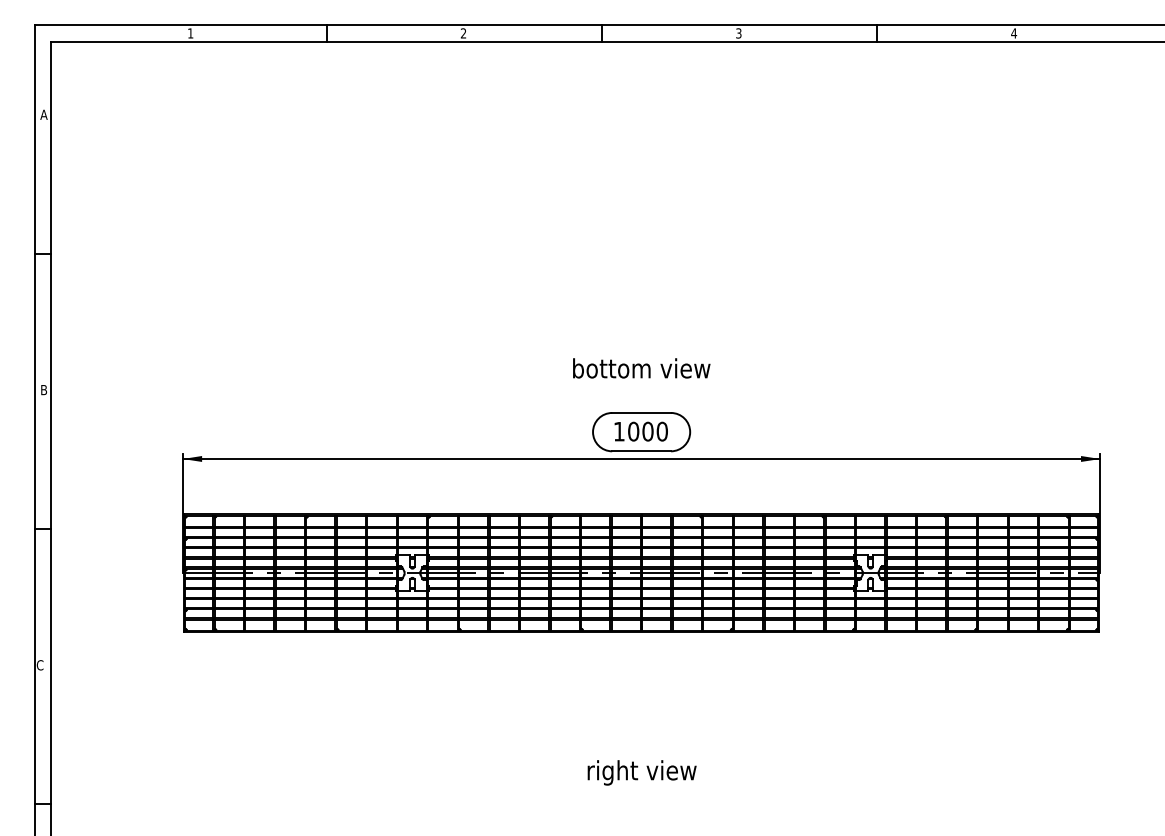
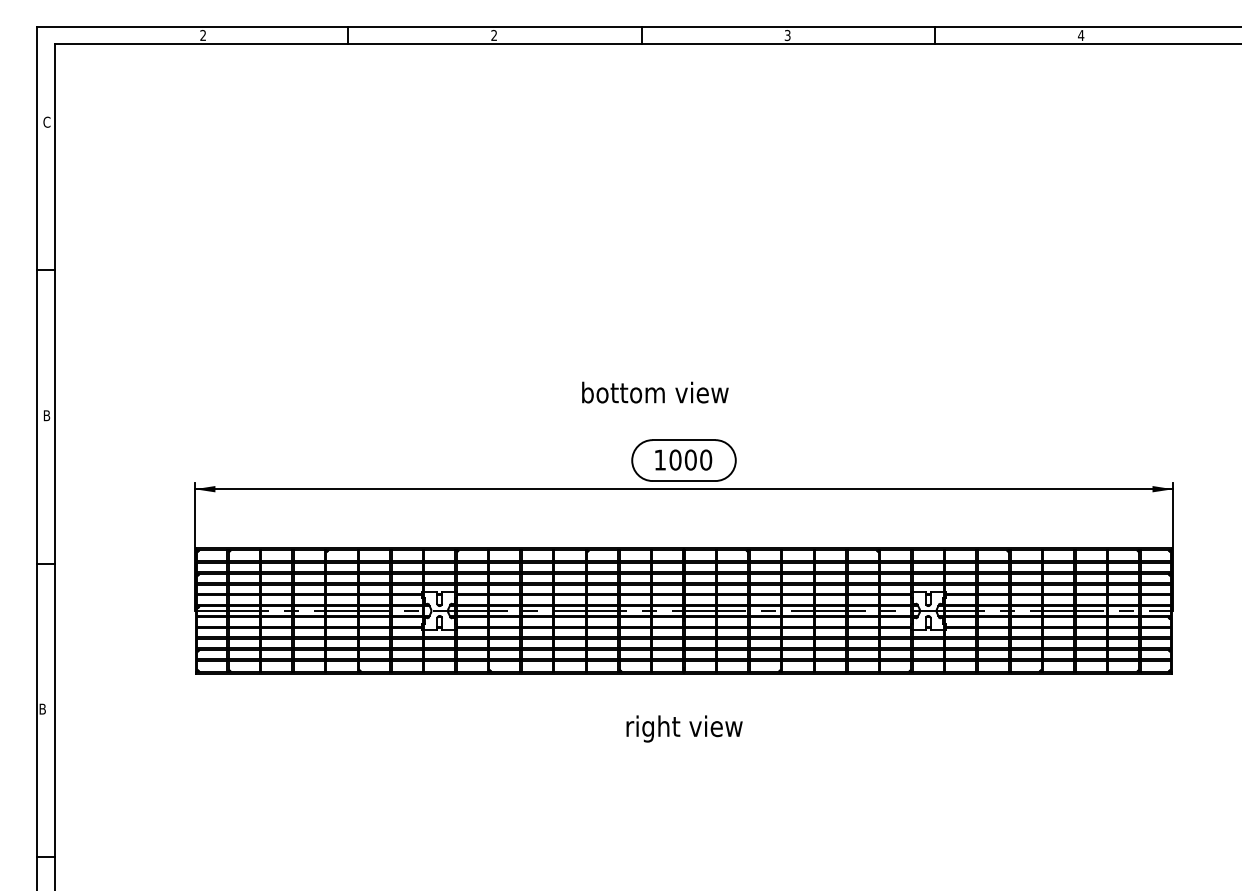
text: (190, 33) -> (203, 35), 1 -> 2
text: (43, 114) -> (46, 121), A -> C
text: (641, 368) -> (655, 392), moved
text: (39, 665) -> (42, 709), C -> B
text: (641, 772) -> (683, 728), moved

